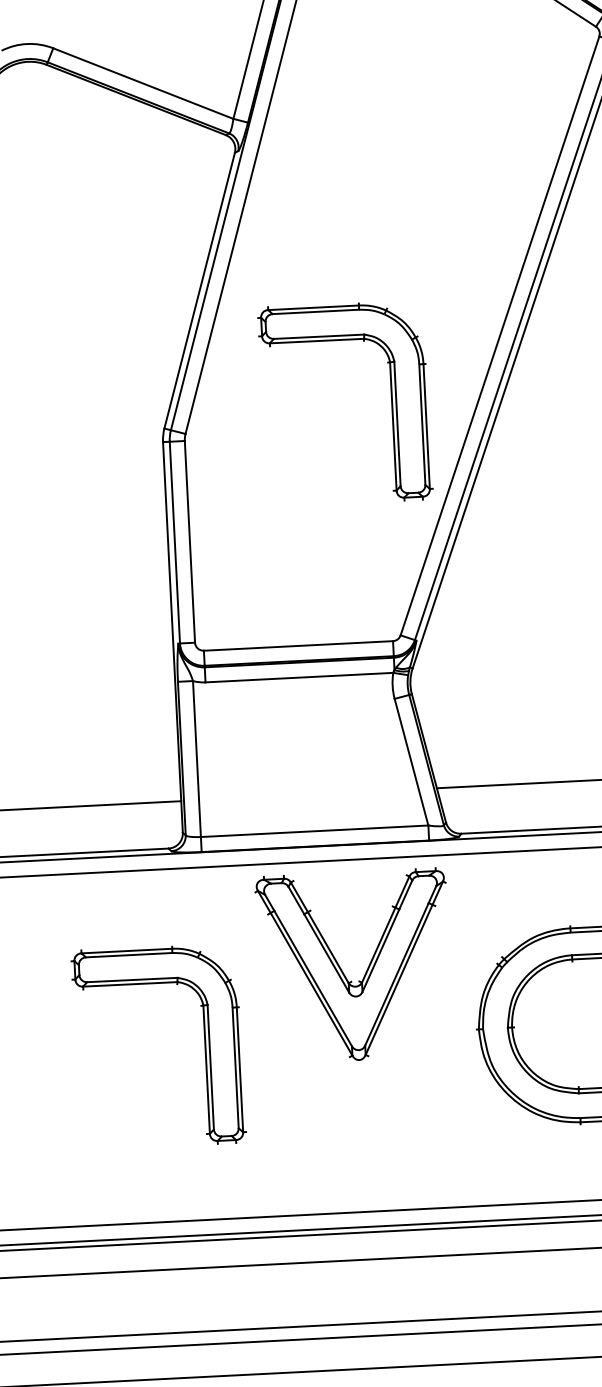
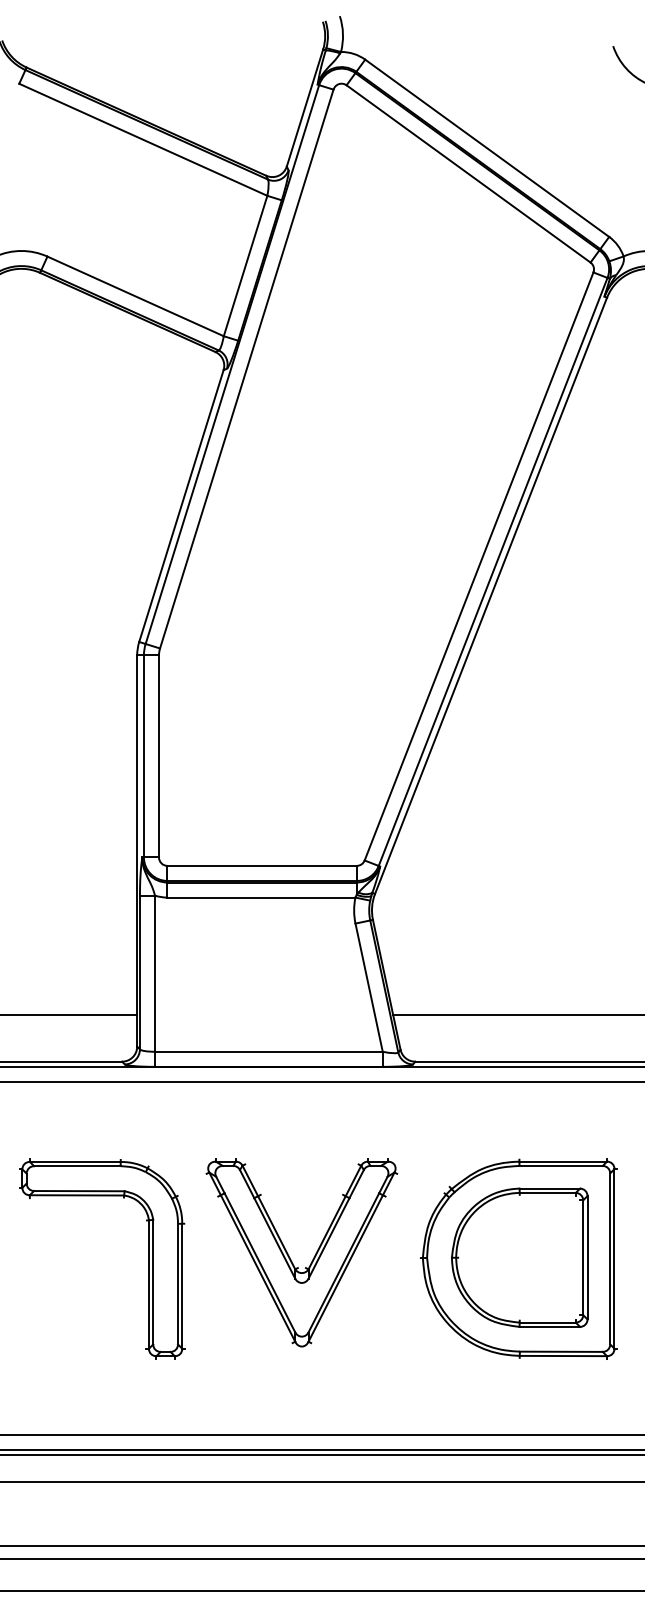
part: (391, 400) -> (367, 625), removed
part: (343, 971) -> (290, 1257), moved

